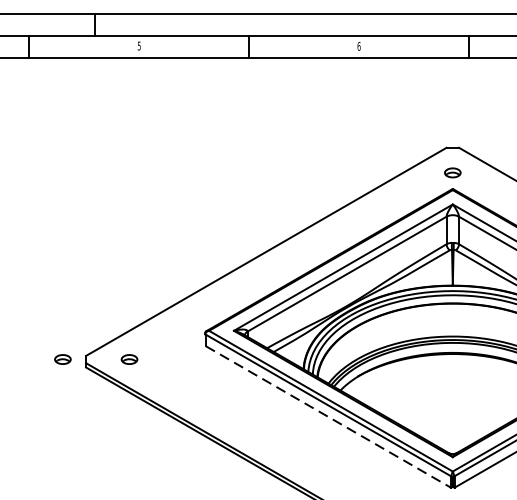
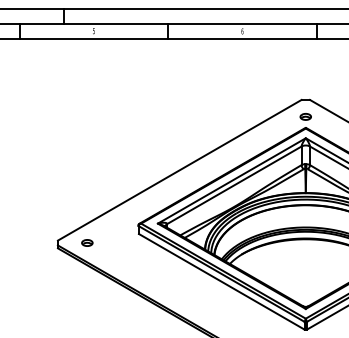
part: (63, 358) -> (42, 242), removed
line: (328, 416) -> (221, 281), dashed -> solid

